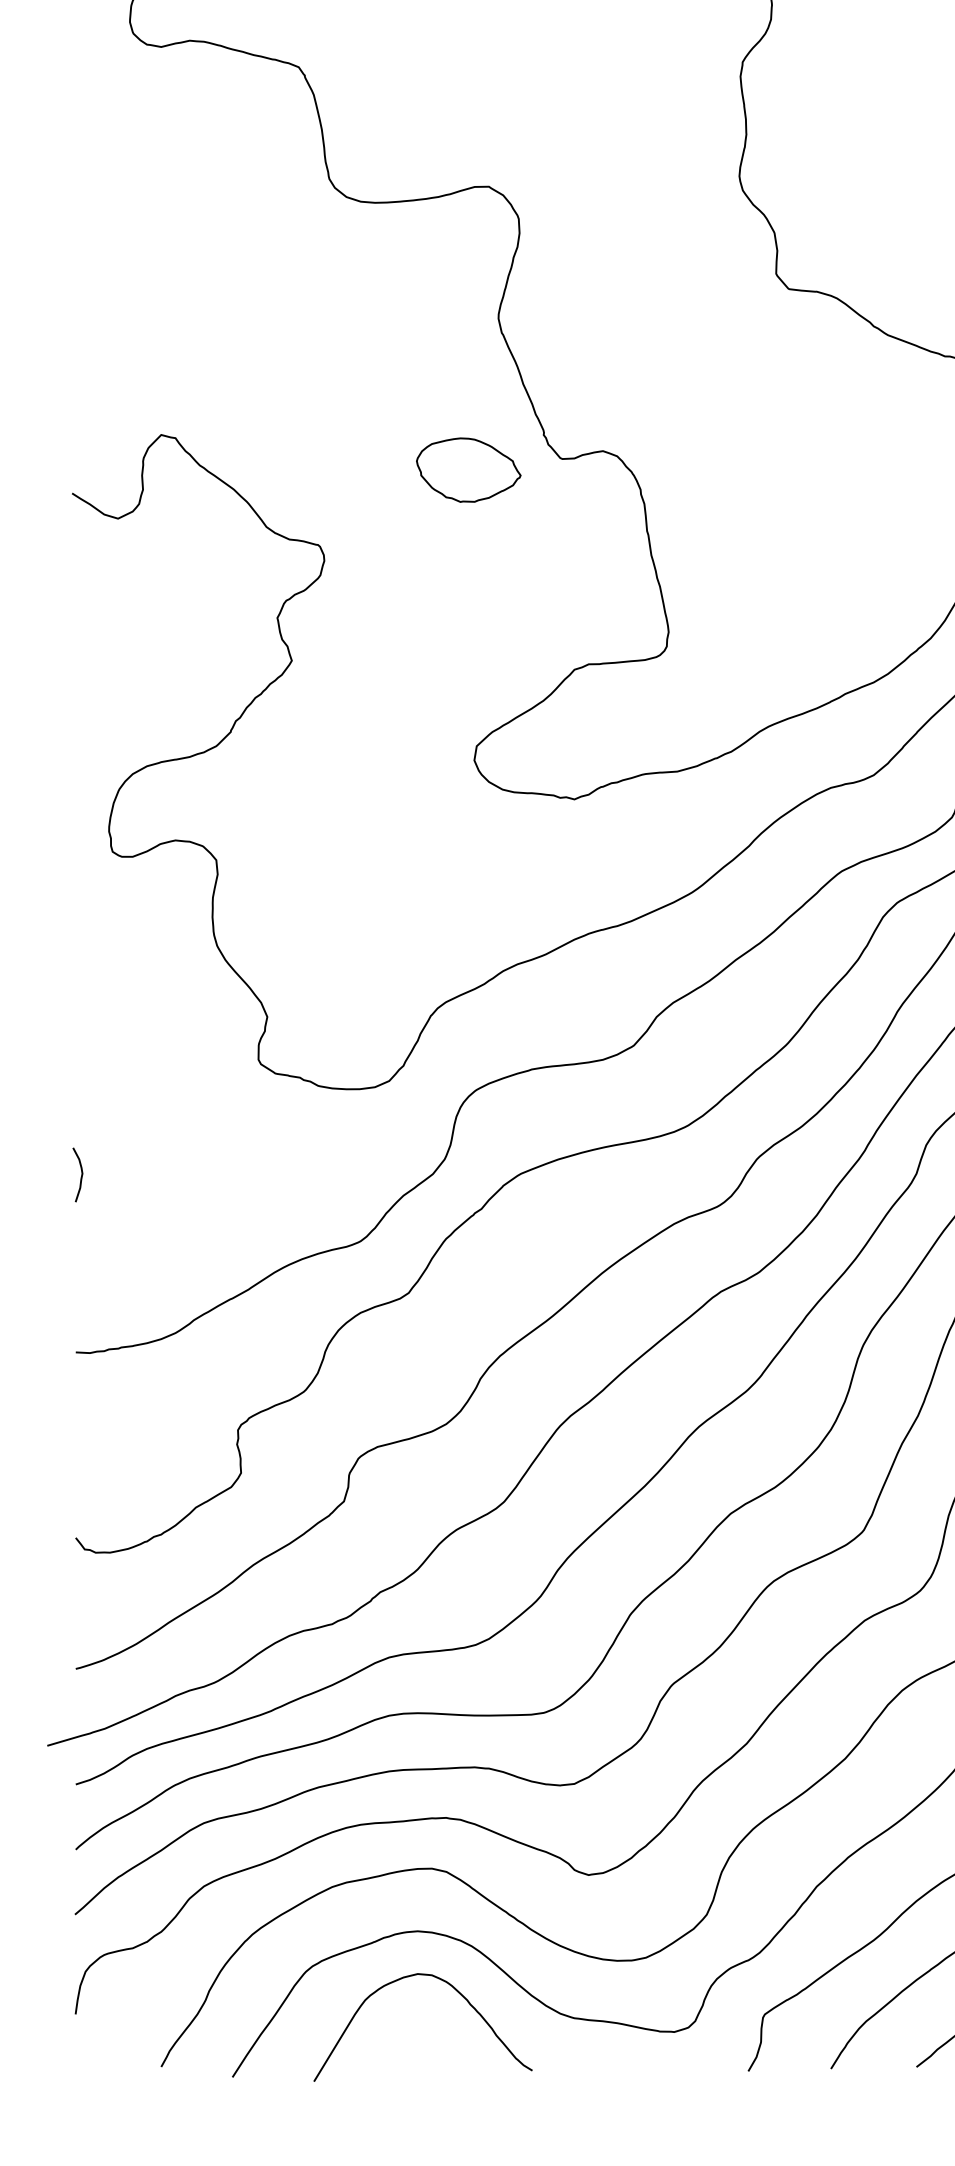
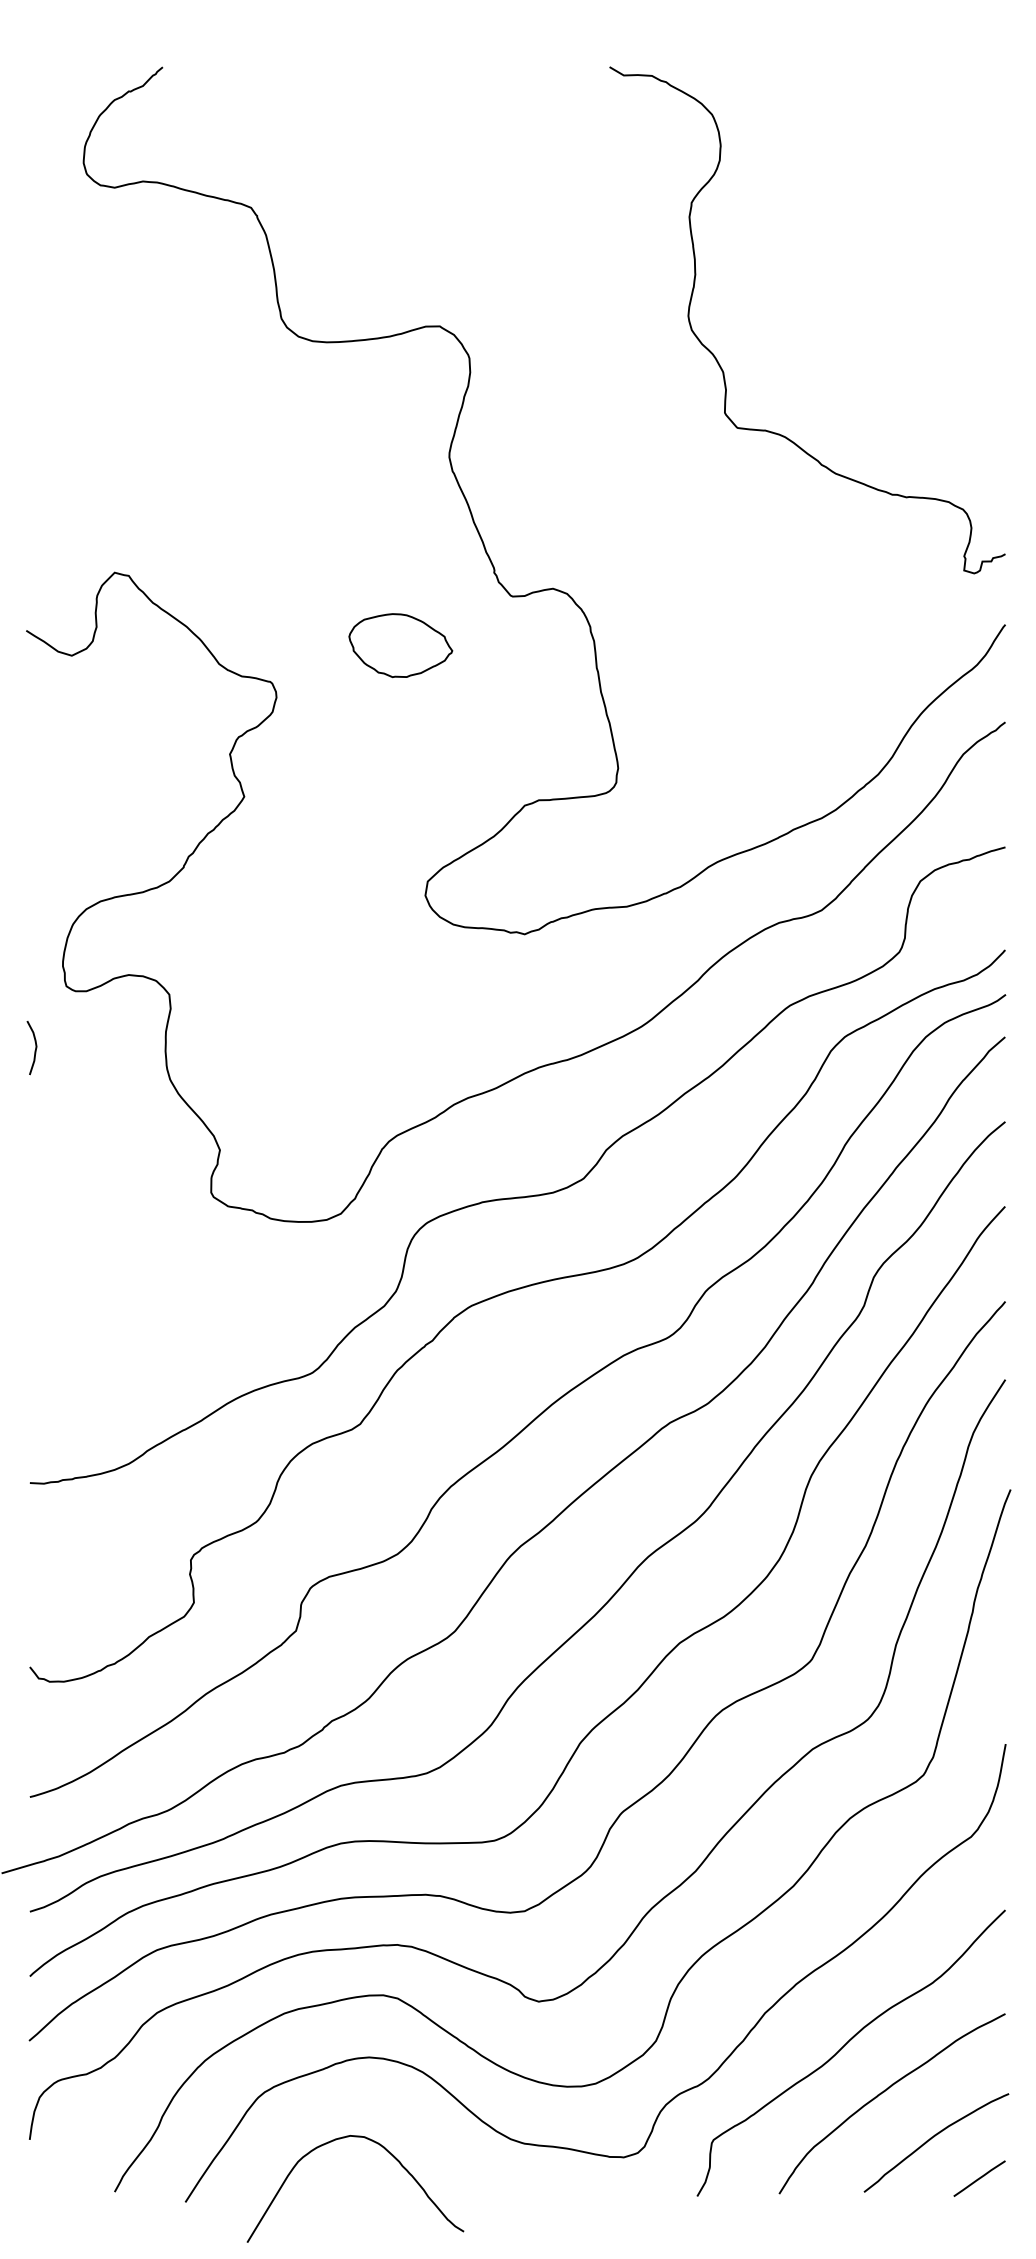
part: (468, 470) -> (400, 645), moved
curve: (80, 1177) -> (34, 1050), moved
curve: (454, 1989) -> (386, 2151), moved

